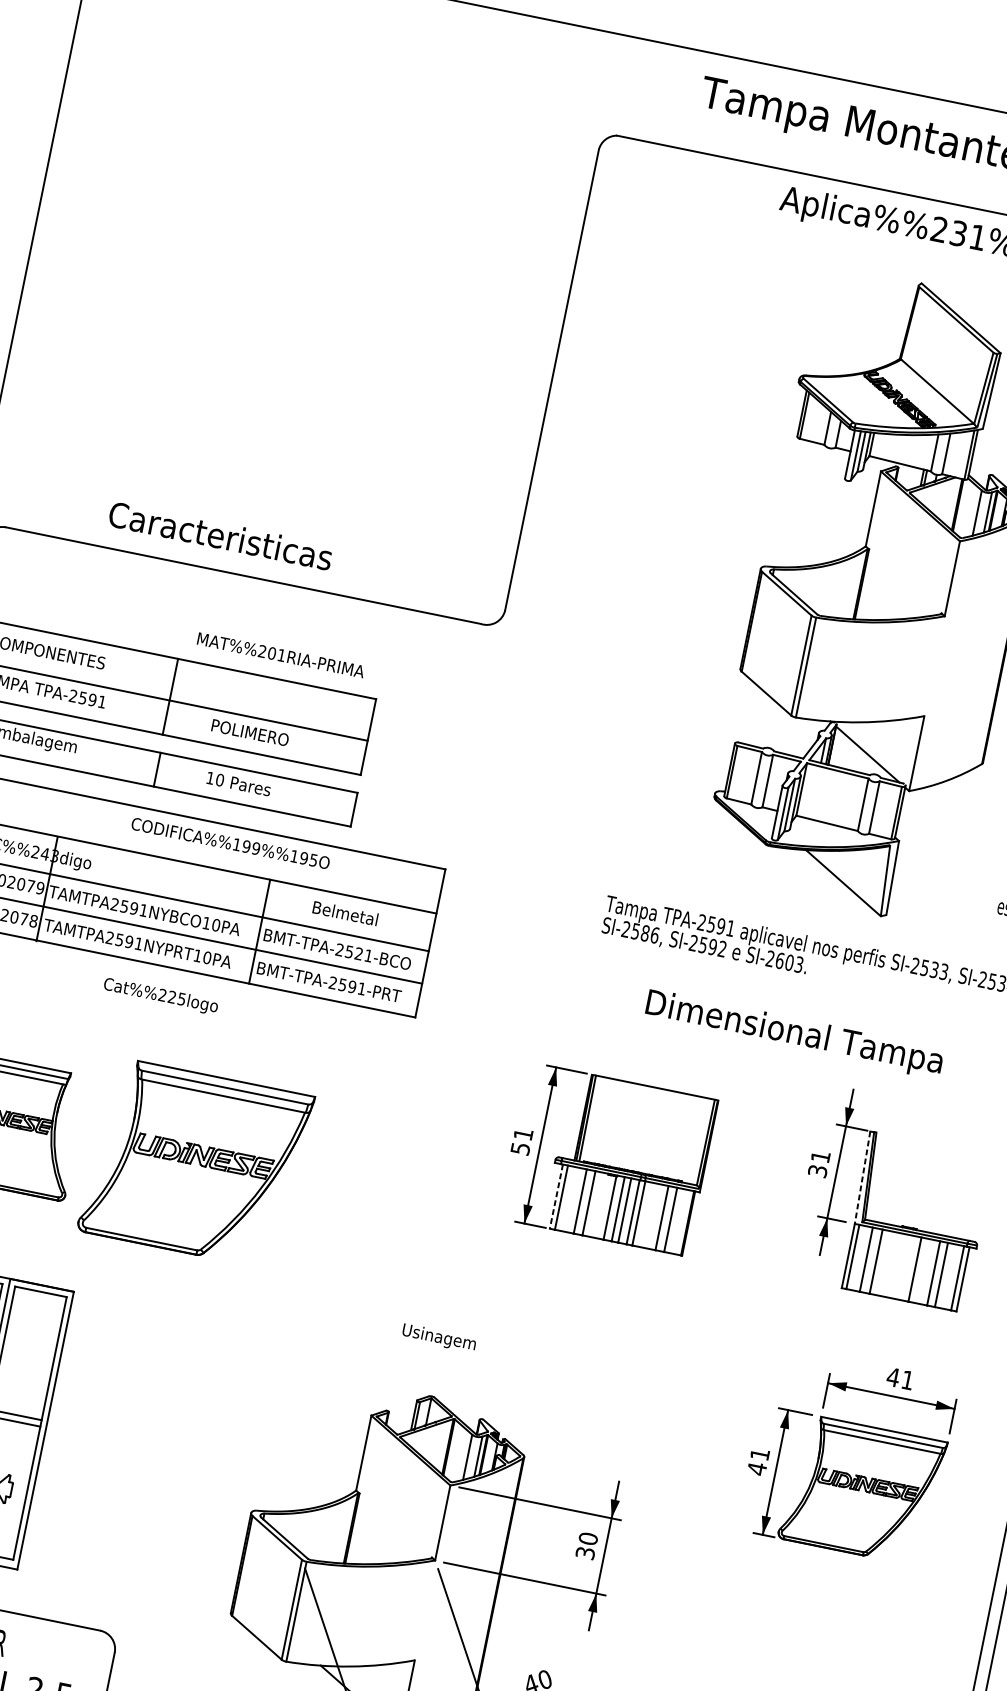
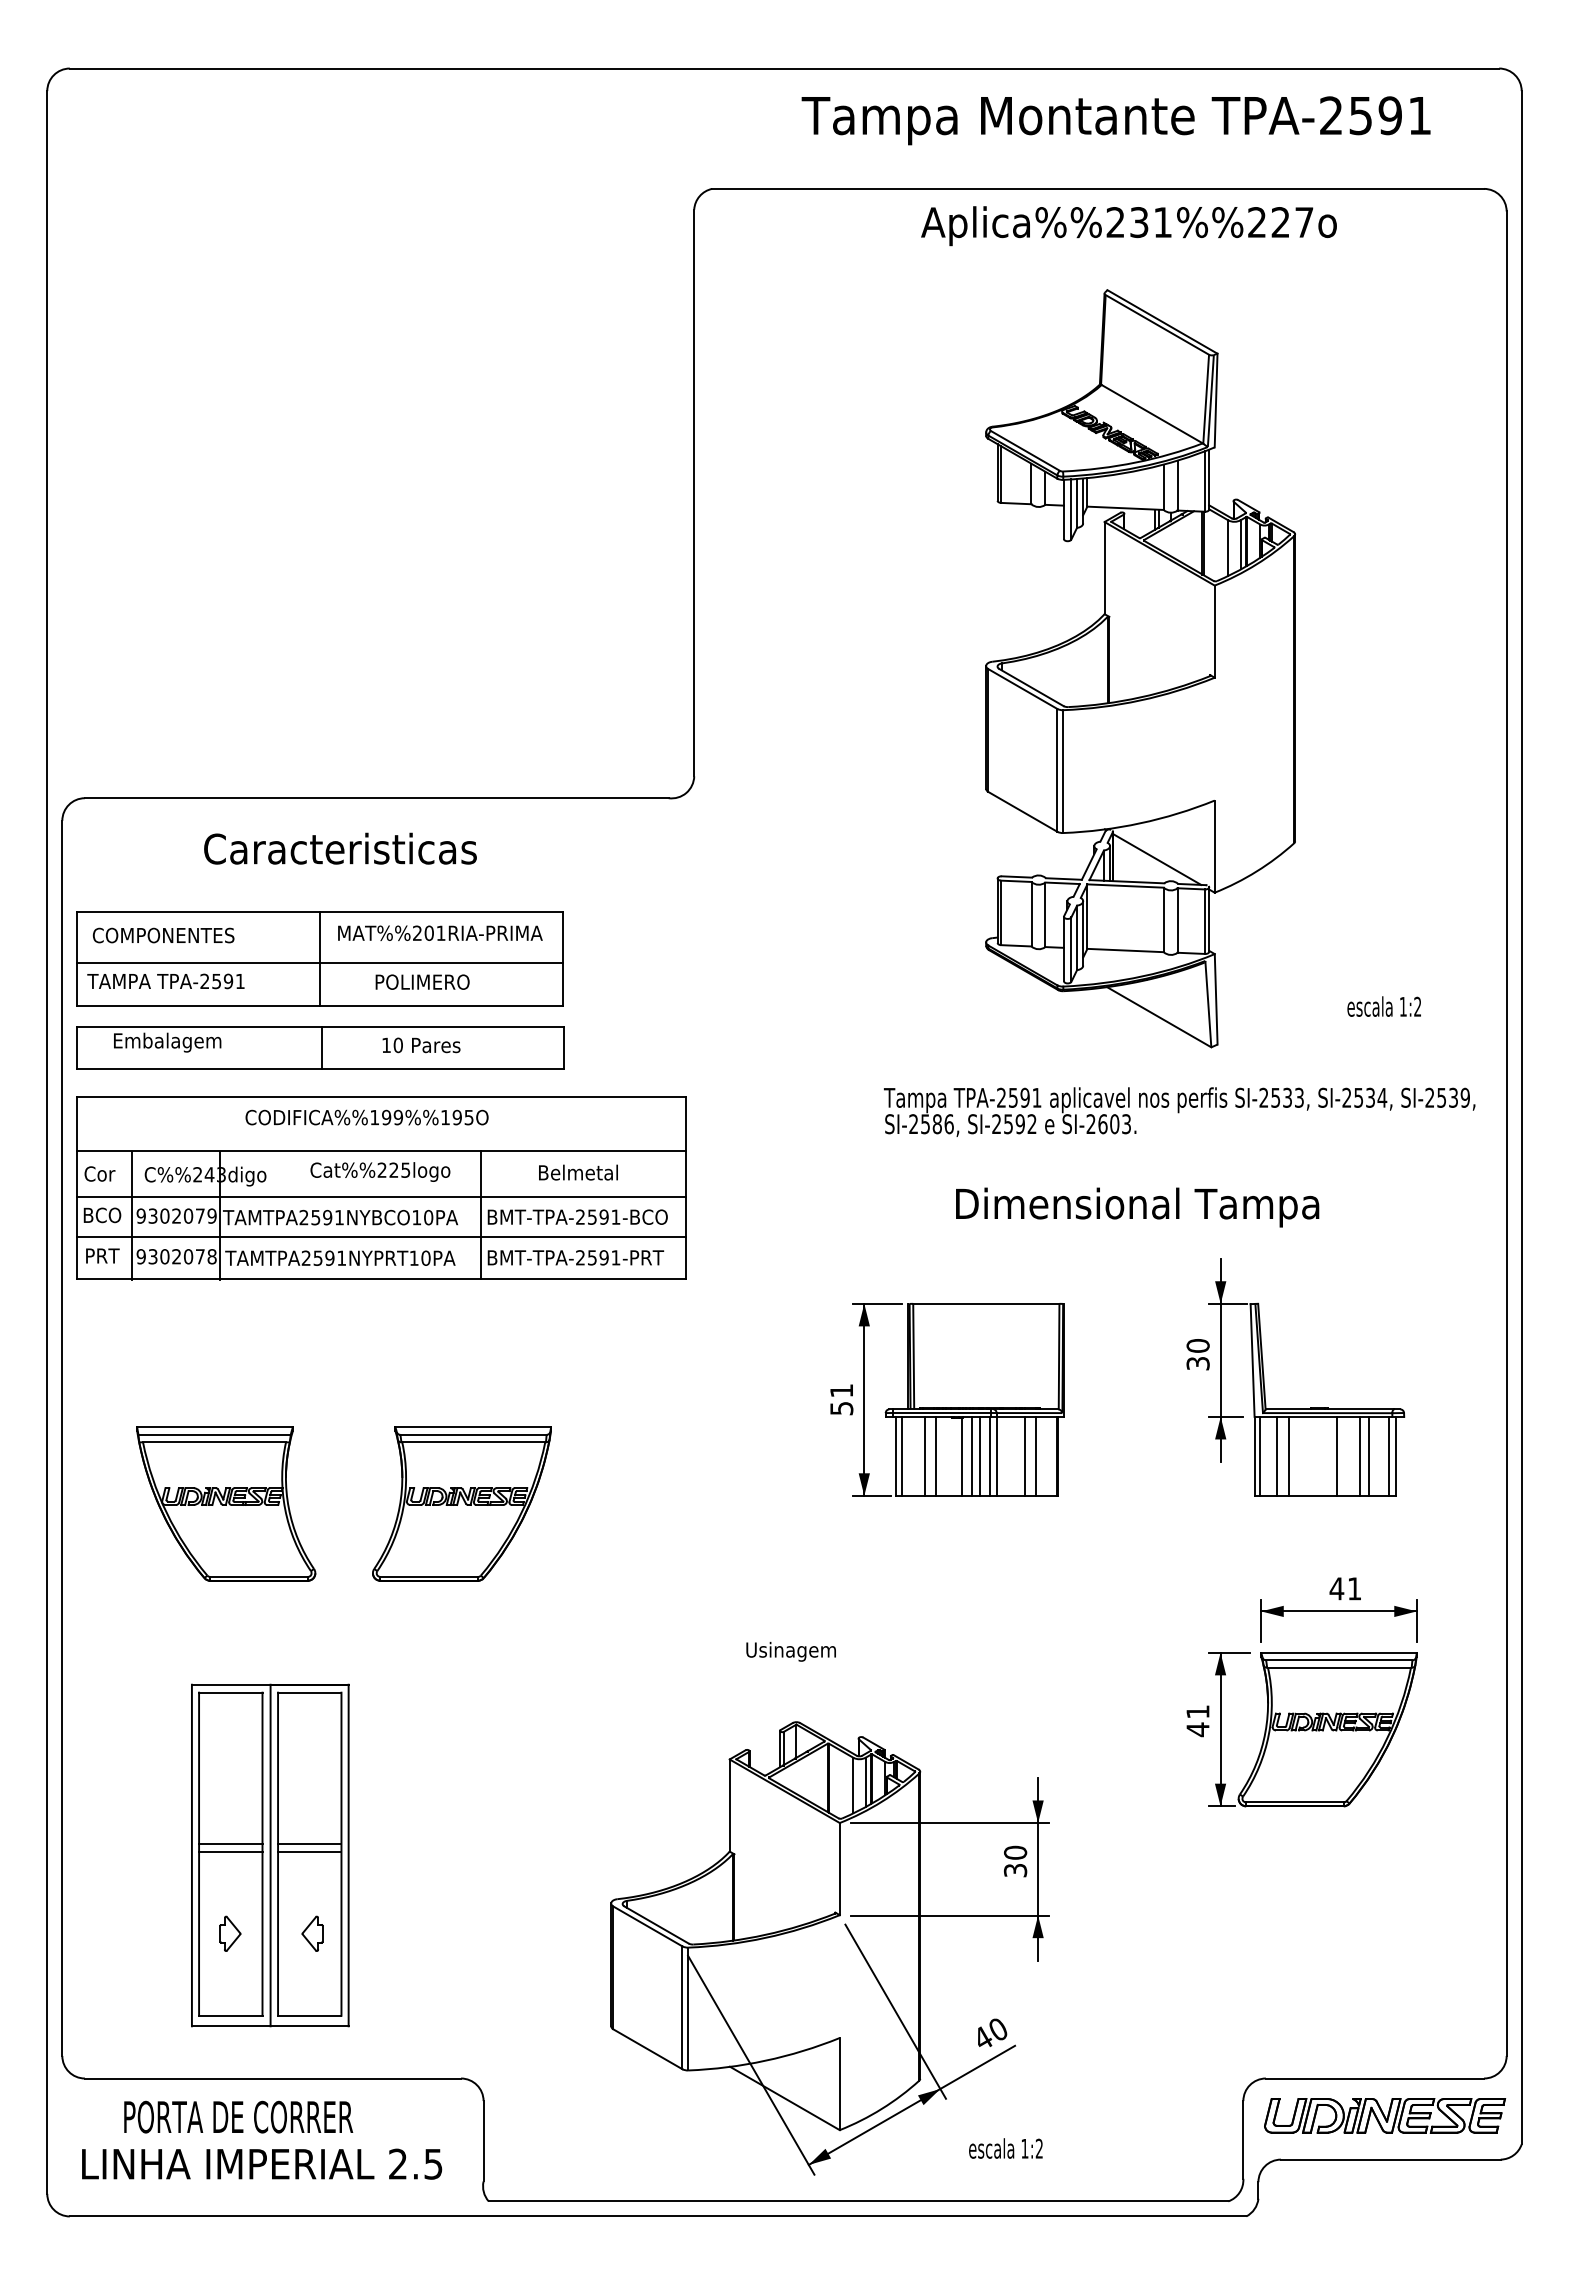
text: (220, 535) -> (340, 848), moved
text: (281, 654) -> (440, 932), moved
text: (230, 843) -> (366, 1117), moved
text: (358, 953) -> (603, 1216), BMT-TPA-2521-BCO -> BMT-TPA-2591-BCO
text: (161, 996) -> (380, 1171), moved
text: (820, 1156) -> (1197, 1345), 31 -> 30
part: (195, 1163) -> (461, 1503), size x0.71
line: (862, 1178) -> (1252, 1361), dashed -> solid
line: (556, 1196) -> (895, 1456), dashed -> solid

